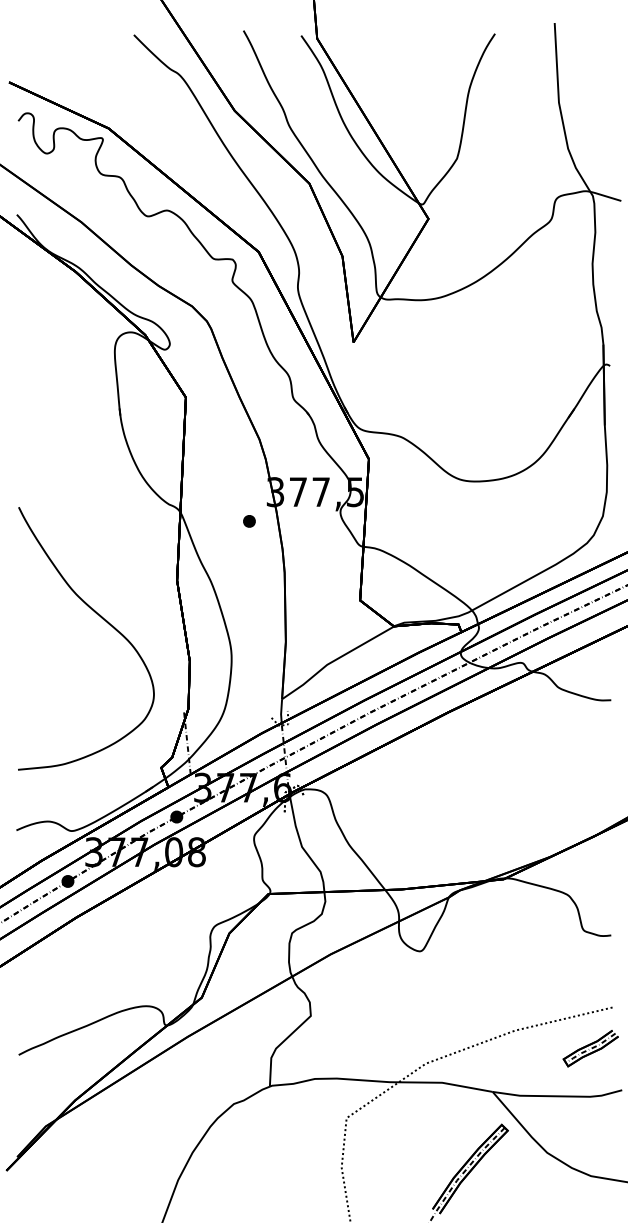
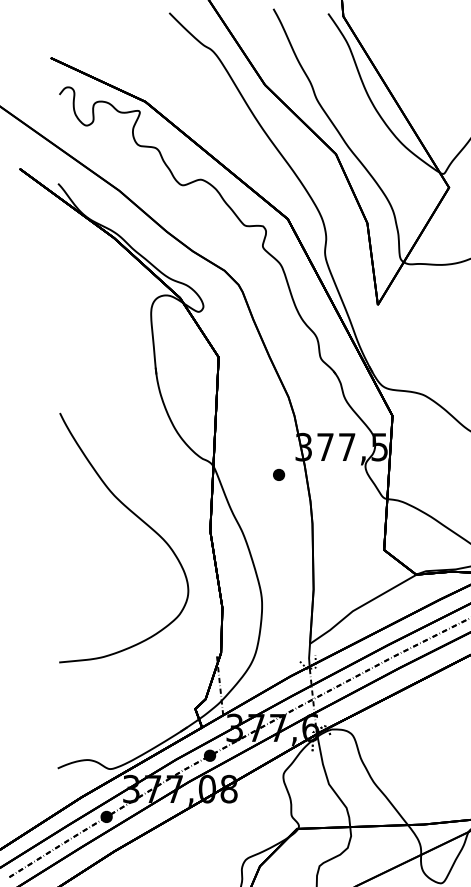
curve: (102, 619) -> (139, 519), moved

